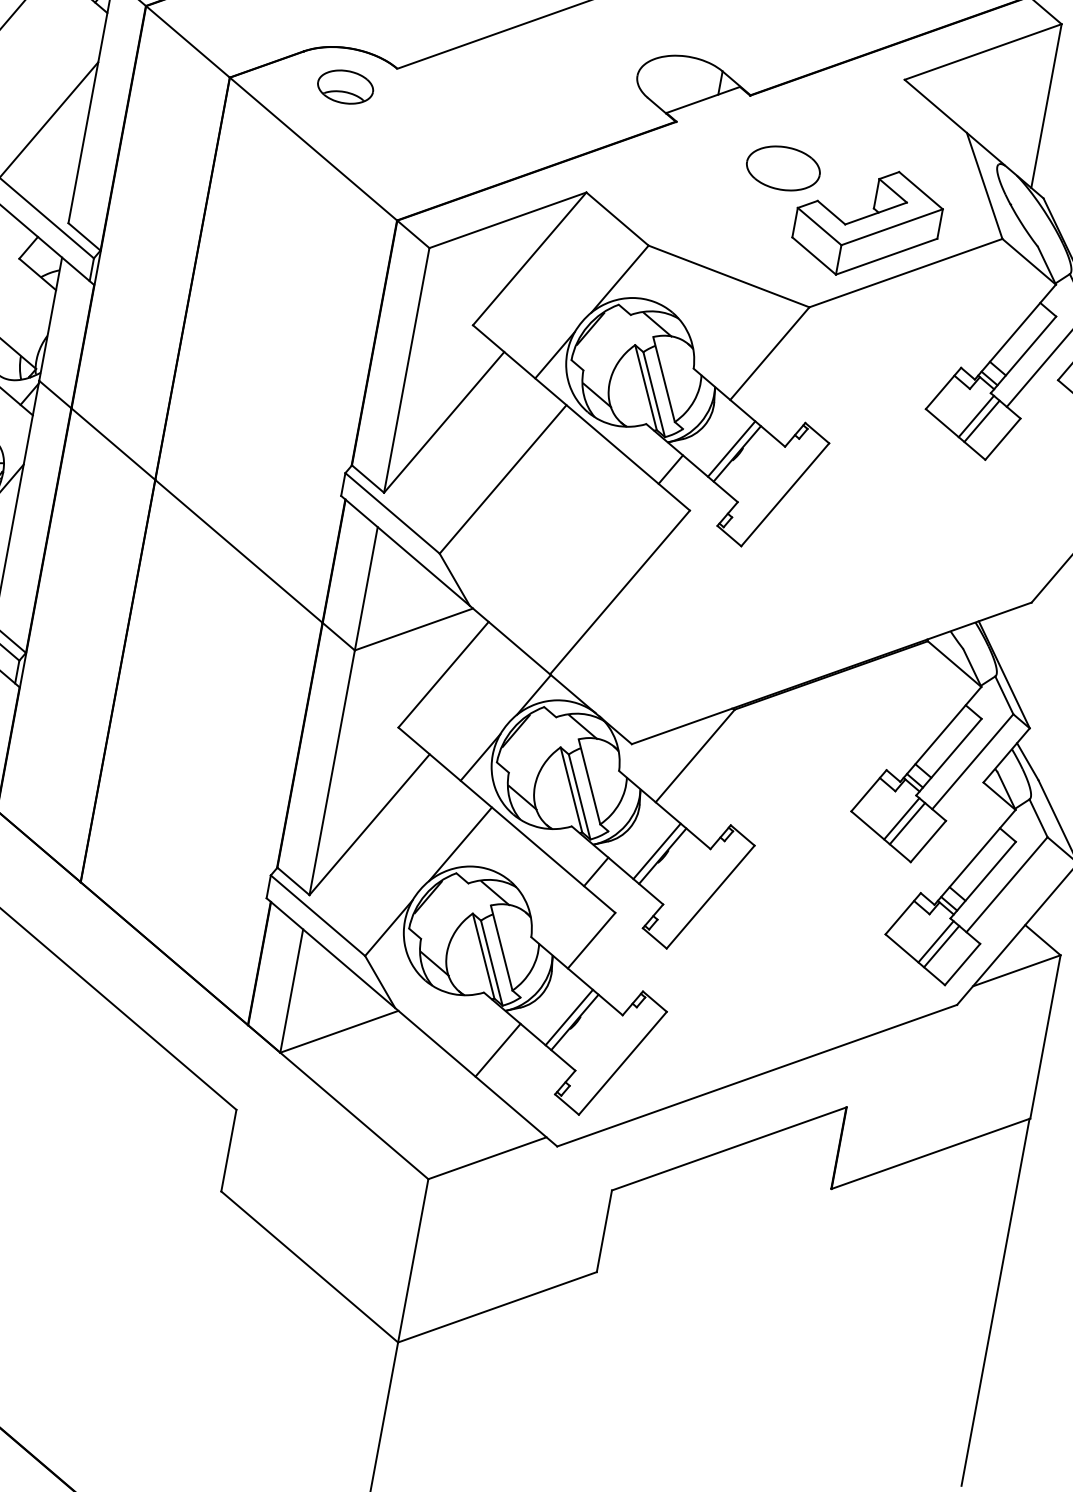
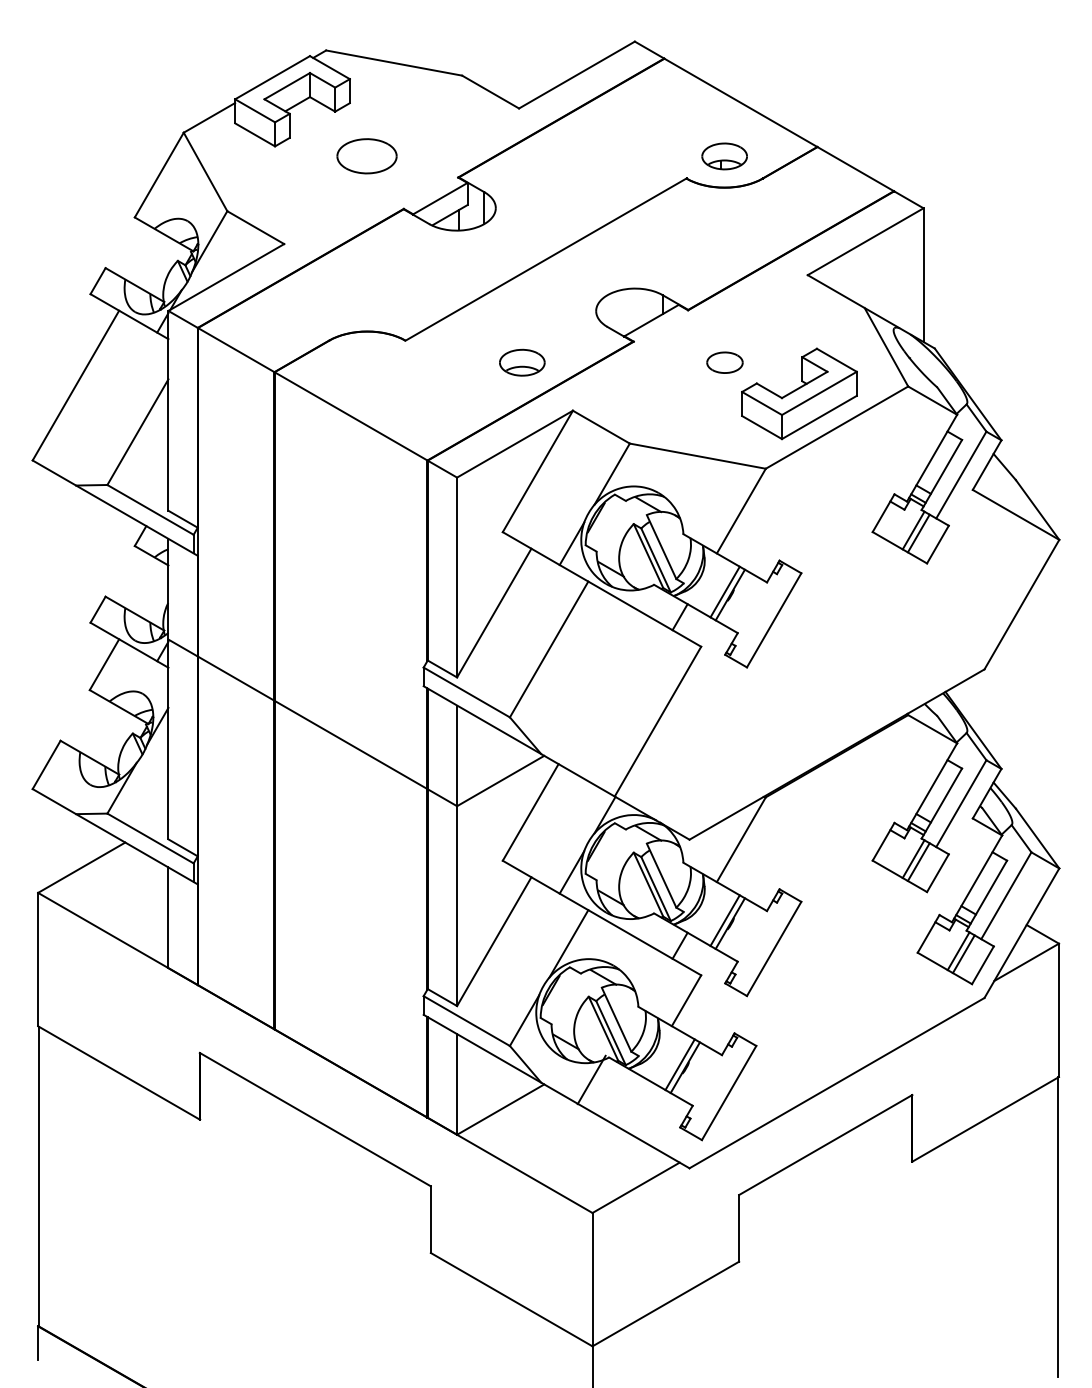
part: (345, 86) -> (522, 362), moved
part: (782, 167) -> (724, 362), size x0.6
line: (497, 1049) -> (591, 1079), moved

